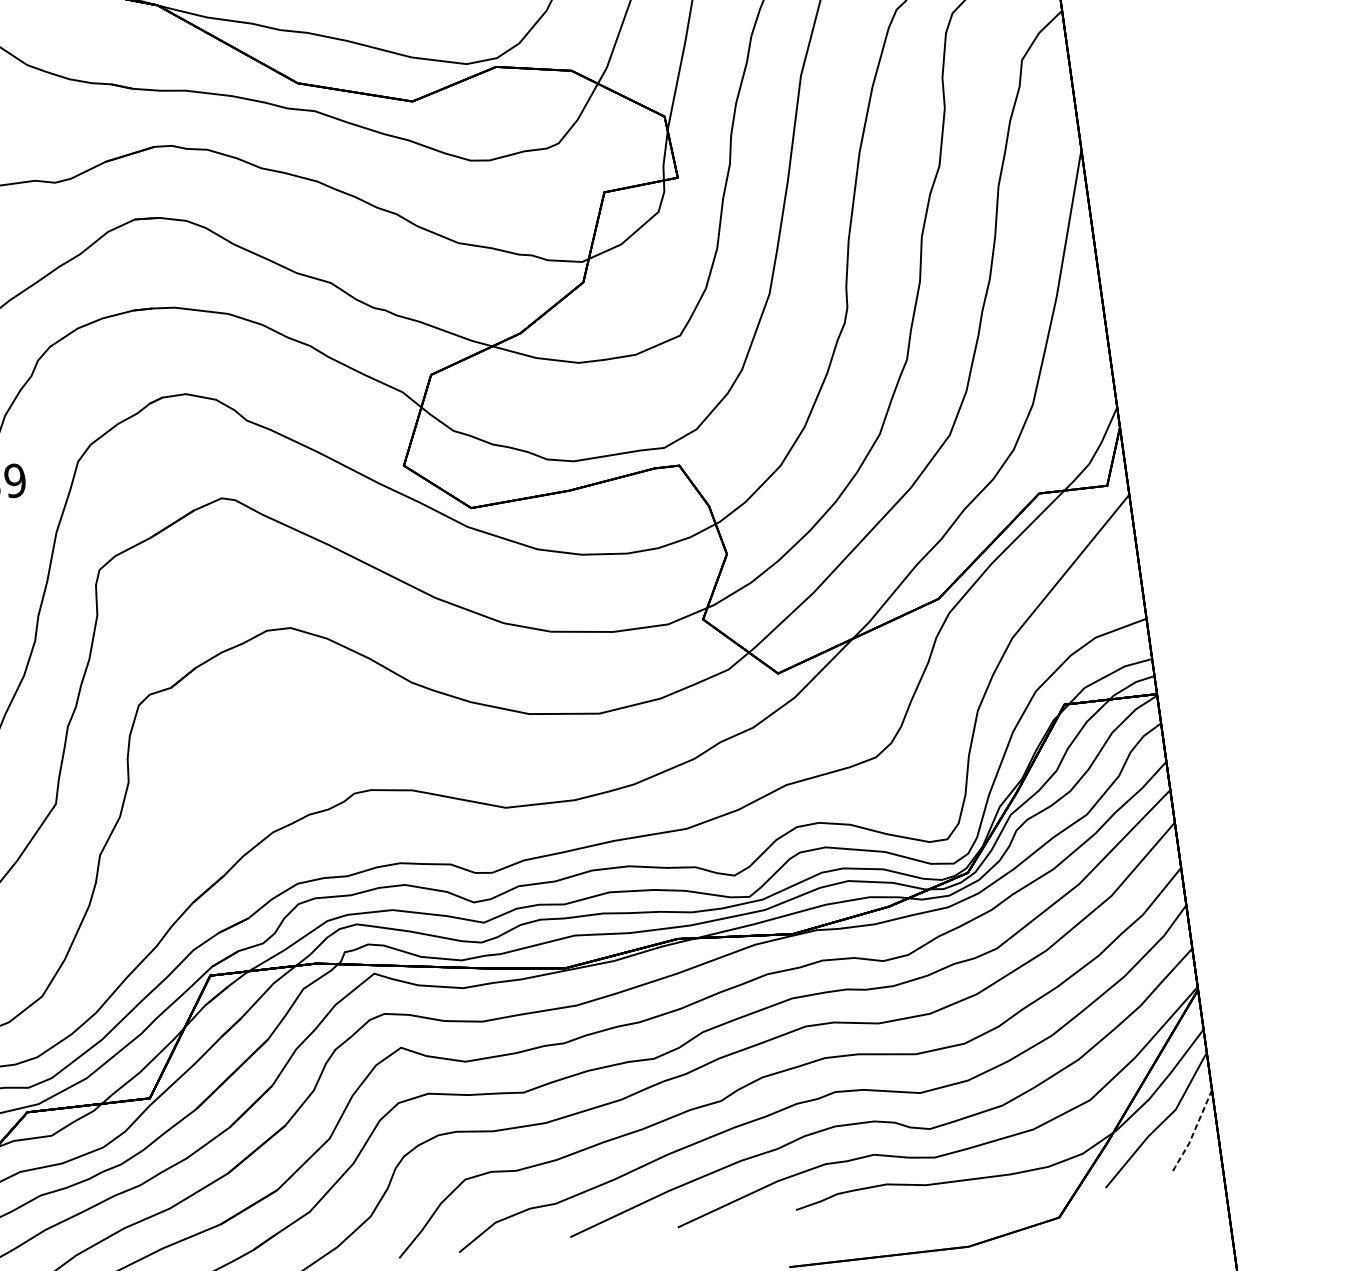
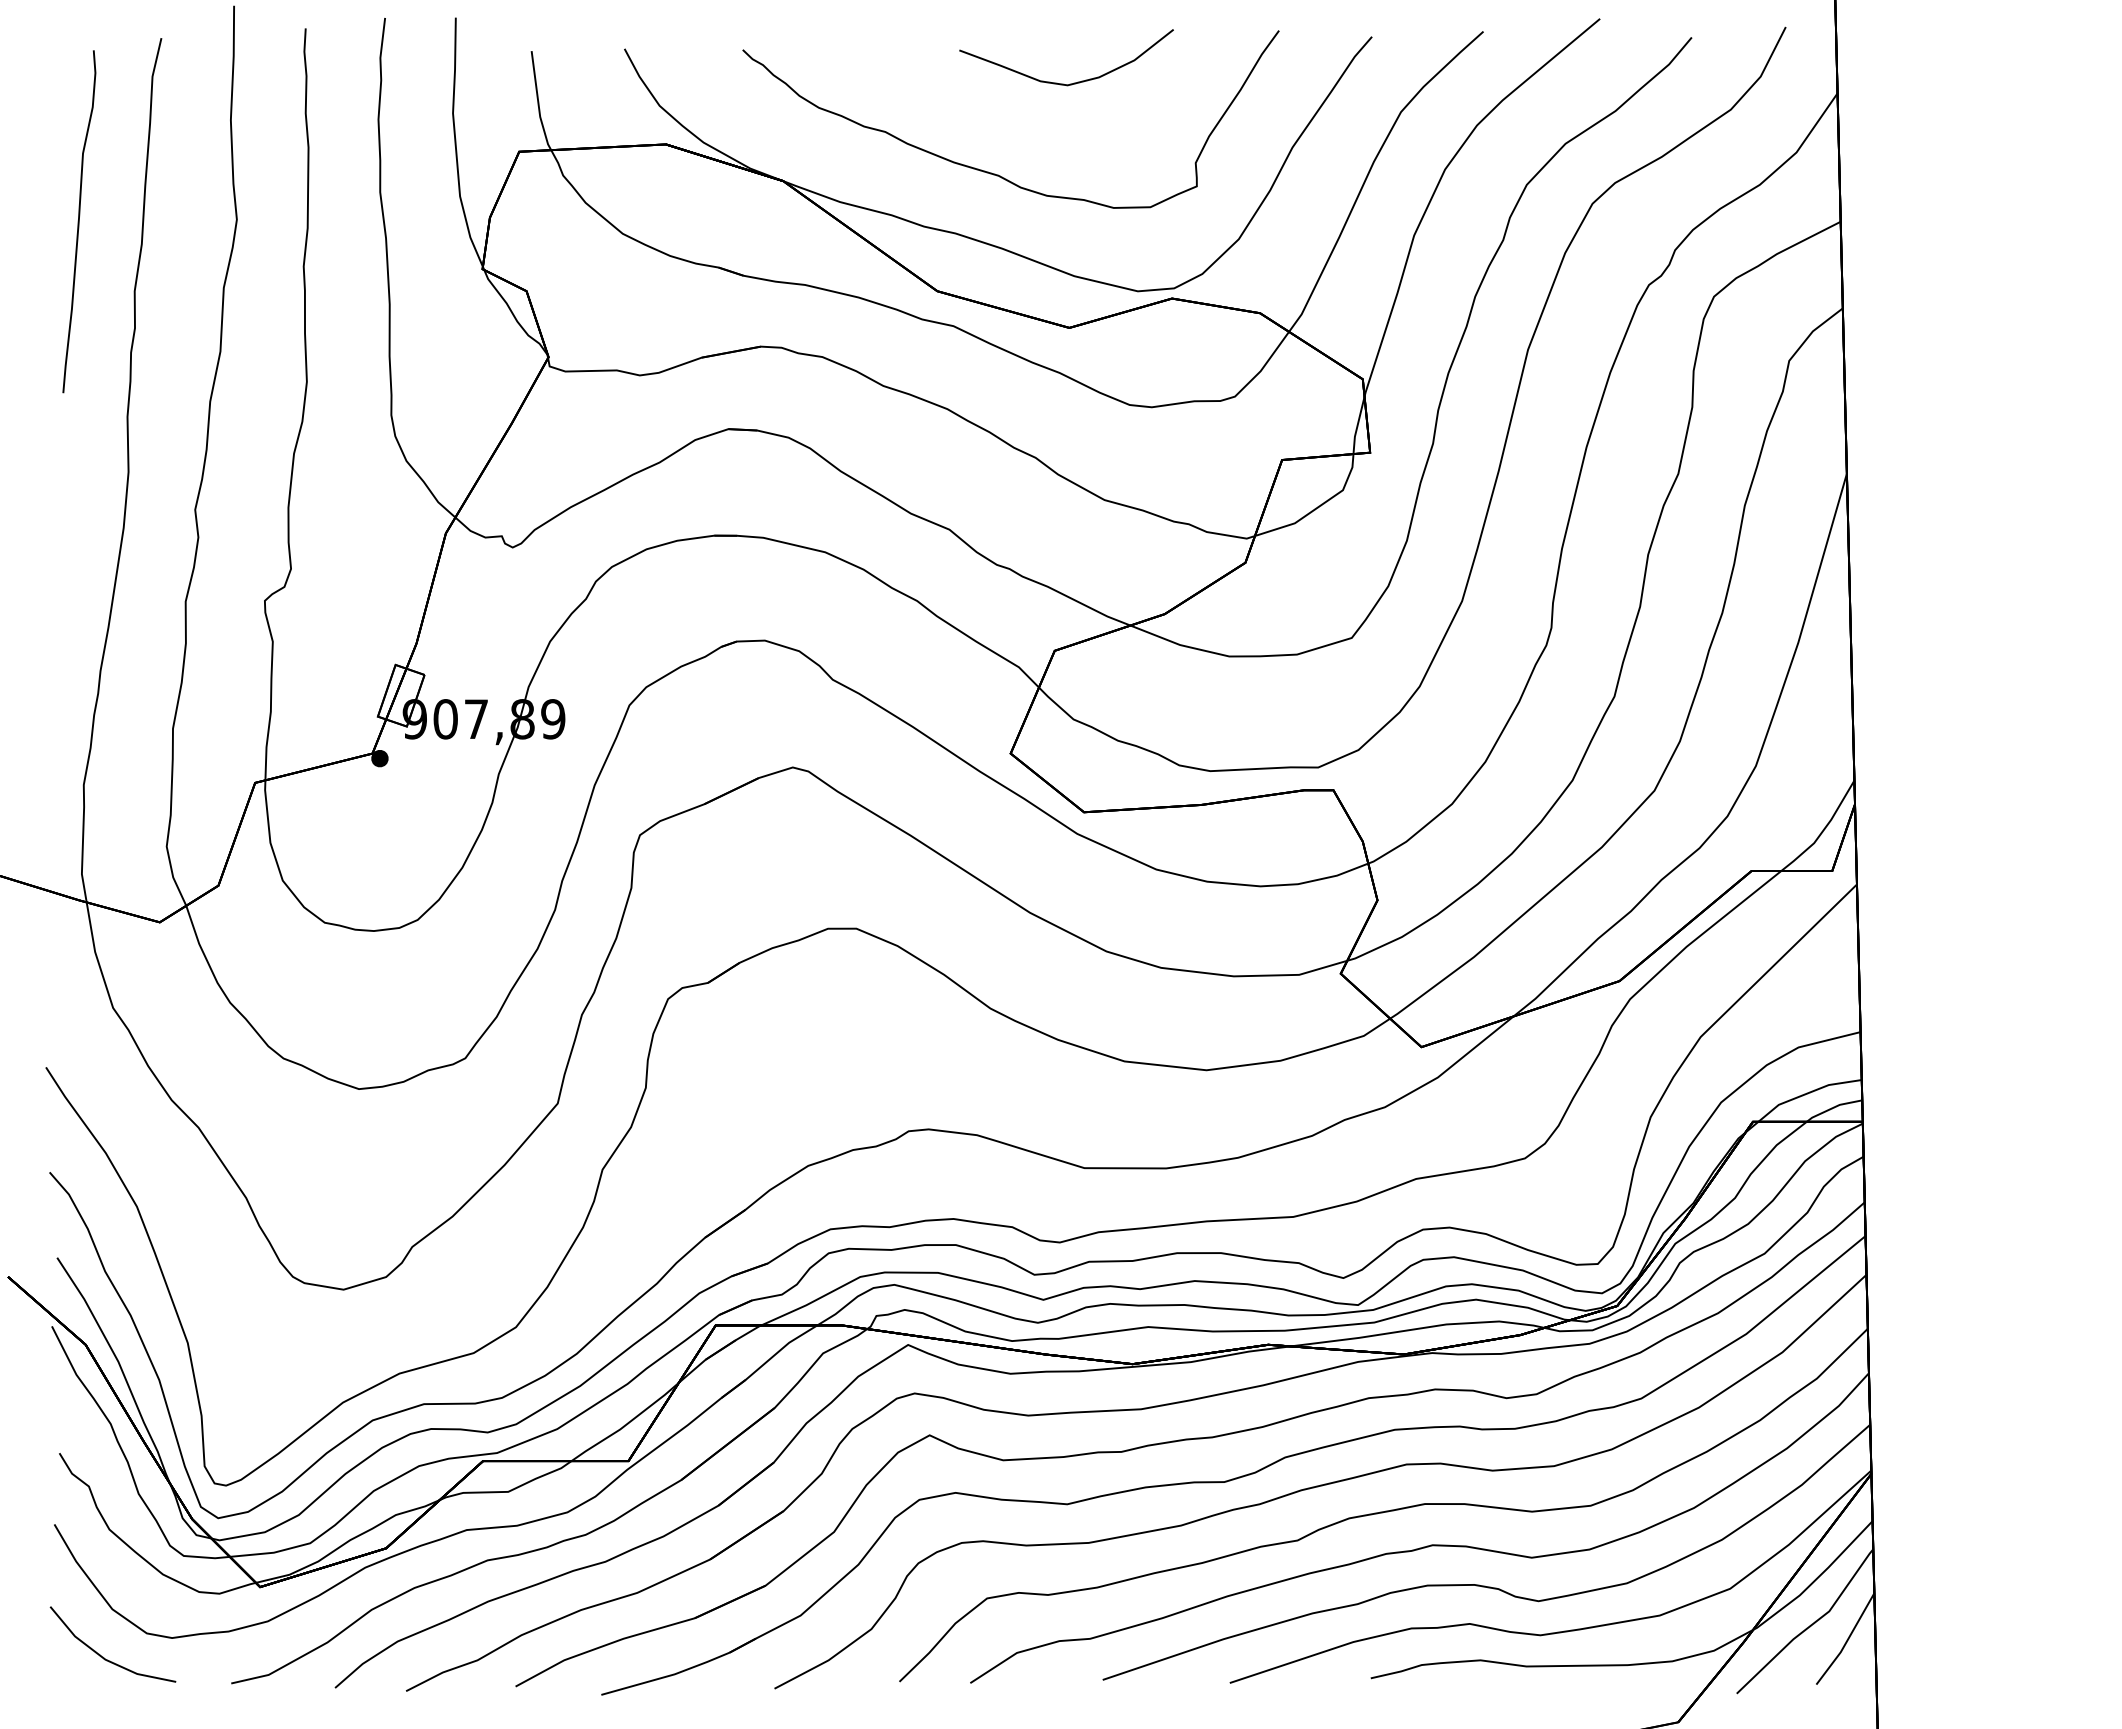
line: (1193, 1132) -> (1847, 1640), dashed -> solid

